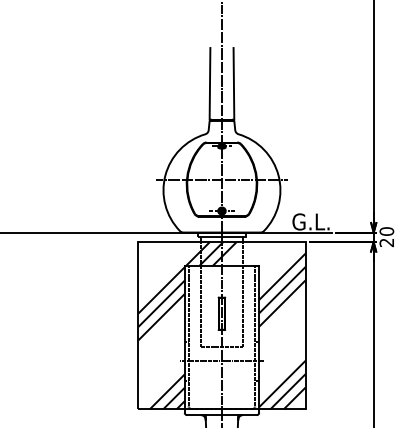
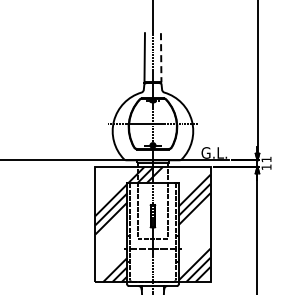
line: (234, 83) -> (161, 57), solid -> dashed
text: (386, 237) -> (266, 163), 20 -> 11

